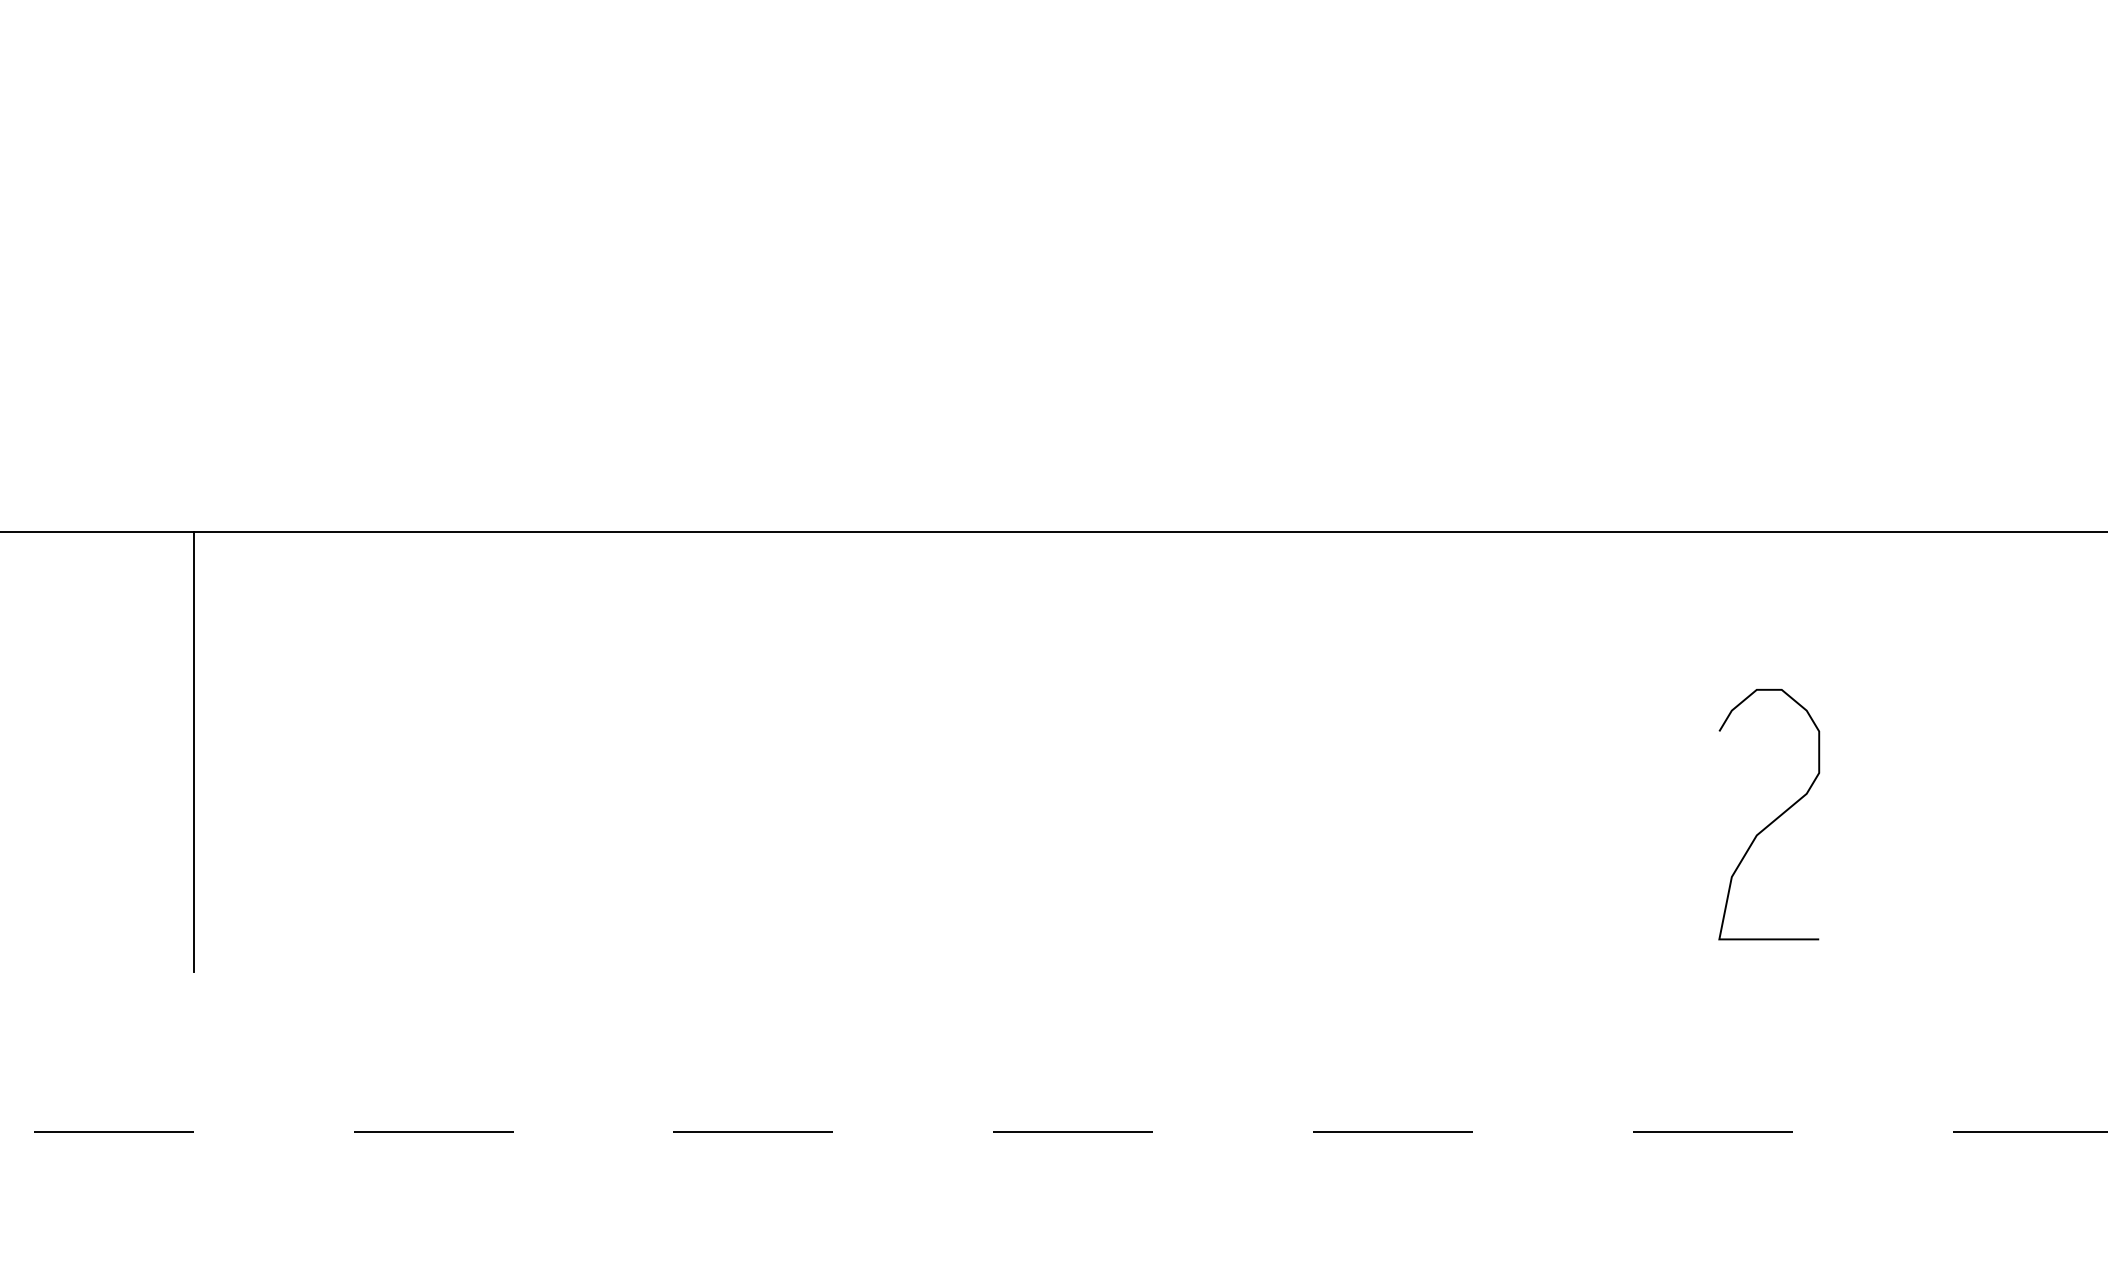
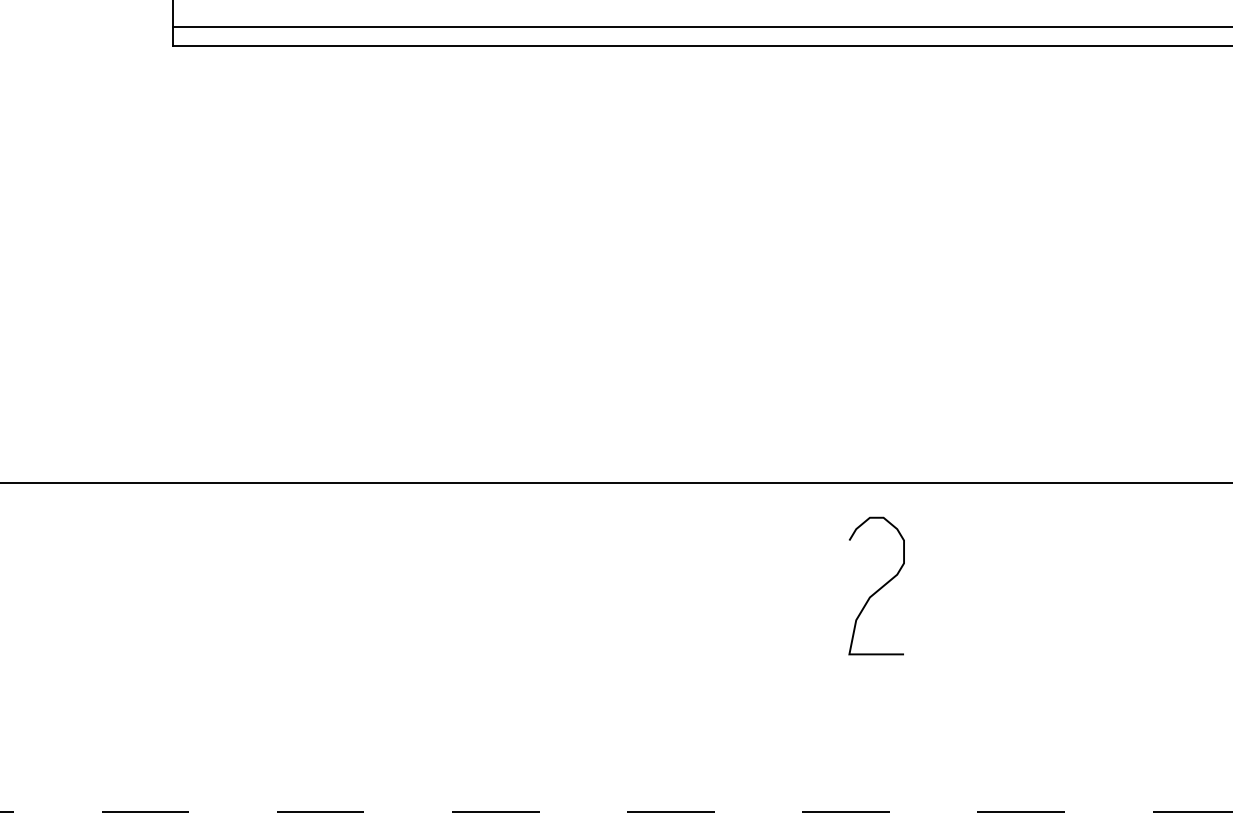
line: (194, 751) -> (14, 603), removed
curve: (1770, 820) -> (877, 589), moved

